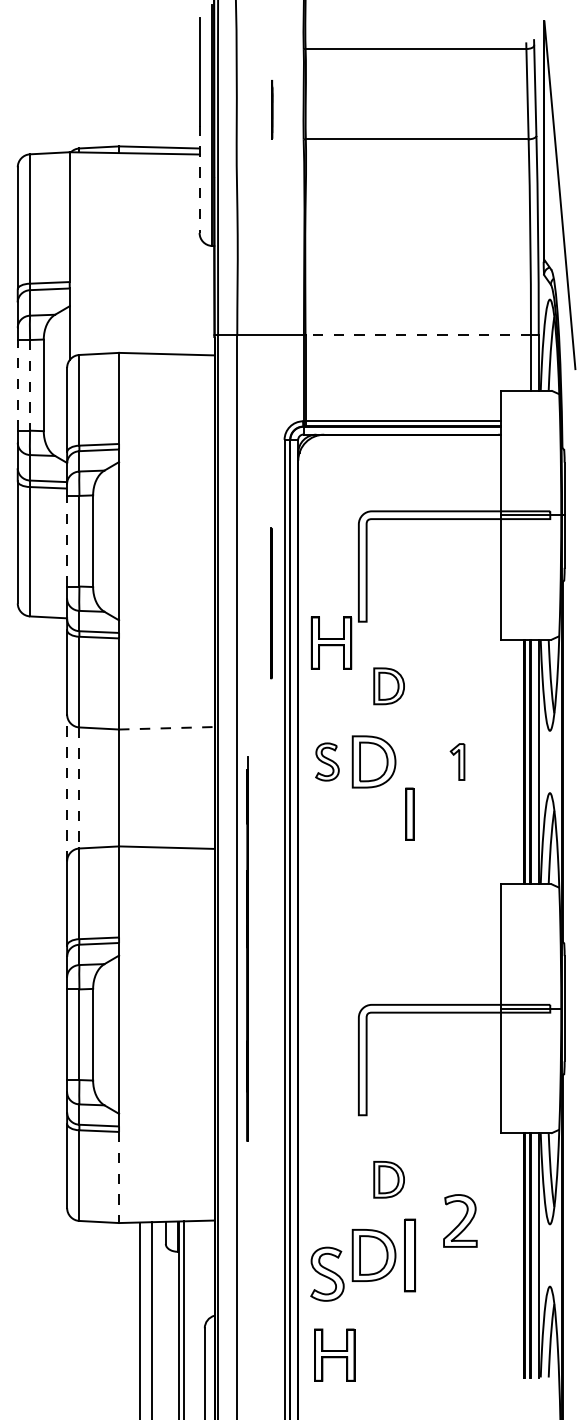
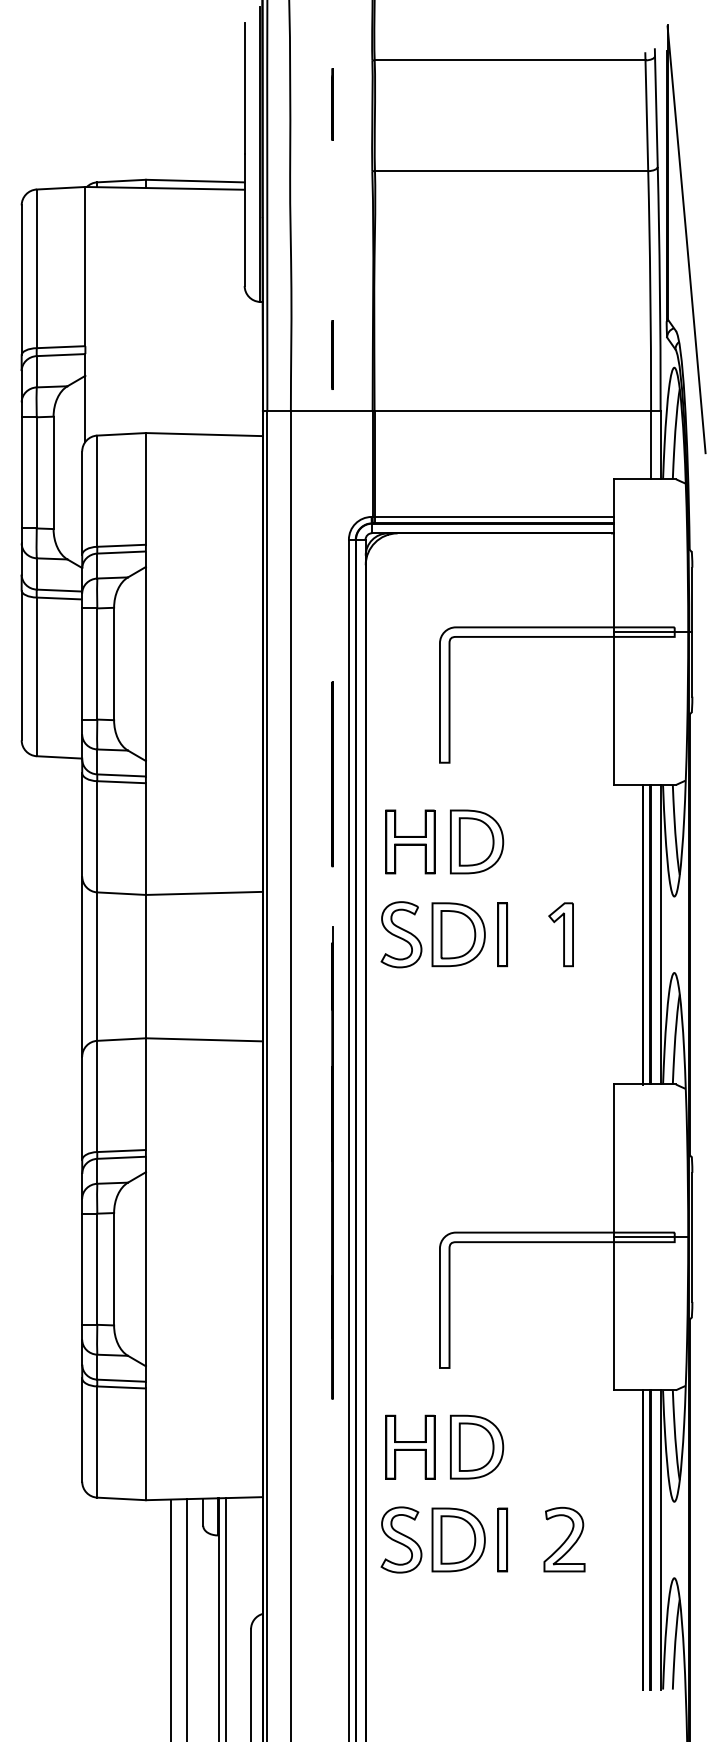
line: (272, 109) -> (332, 104), moved
line: (199, 179) -> (244, 220), dashed -> solid
line: (271, 288) -> (332, 354), added
line: (417, 335) -> (512, 411), dashed -> solid
line: (17, 385) -> (21, 472), dashed -> solid
line: (29, 385) -> (36, 472), dashed -> solid
line: (67, 541) -> (82, 664), dashed -> solid
line: (271, 603) -> (332, 774), moved
part: (331, 642) -> (410, 841), moved
part: (389, 685) -> (477, 841), size x1.43
line: (166, 728) -> (204, 893), dashed -> solid
part: (327, 761) -> (401, 934), size x1.43
part: (457, 761) -> (560, 934), size x1.43
line: (67, 787) -> (82, 966), dashed -> solid
line: (79, 788) -> (97, 967), dashed -> solid
part: (409, 813) -> (502, 934), moved
line: (247, 948) -> (332, 1162), moved
line: (118, 1177) -> (145, 1444), dashed -> solid
part: (389, 1179) -> (477, 1446), size x1.43
part: (460, 1220) -> (564, 1539), moved
part: (409, 1255) -> (502, 1539), size x0.71
part: (327, 1273) -> (401, 1539), moved
part: (334, 1354) -> (410, 1446), moved

